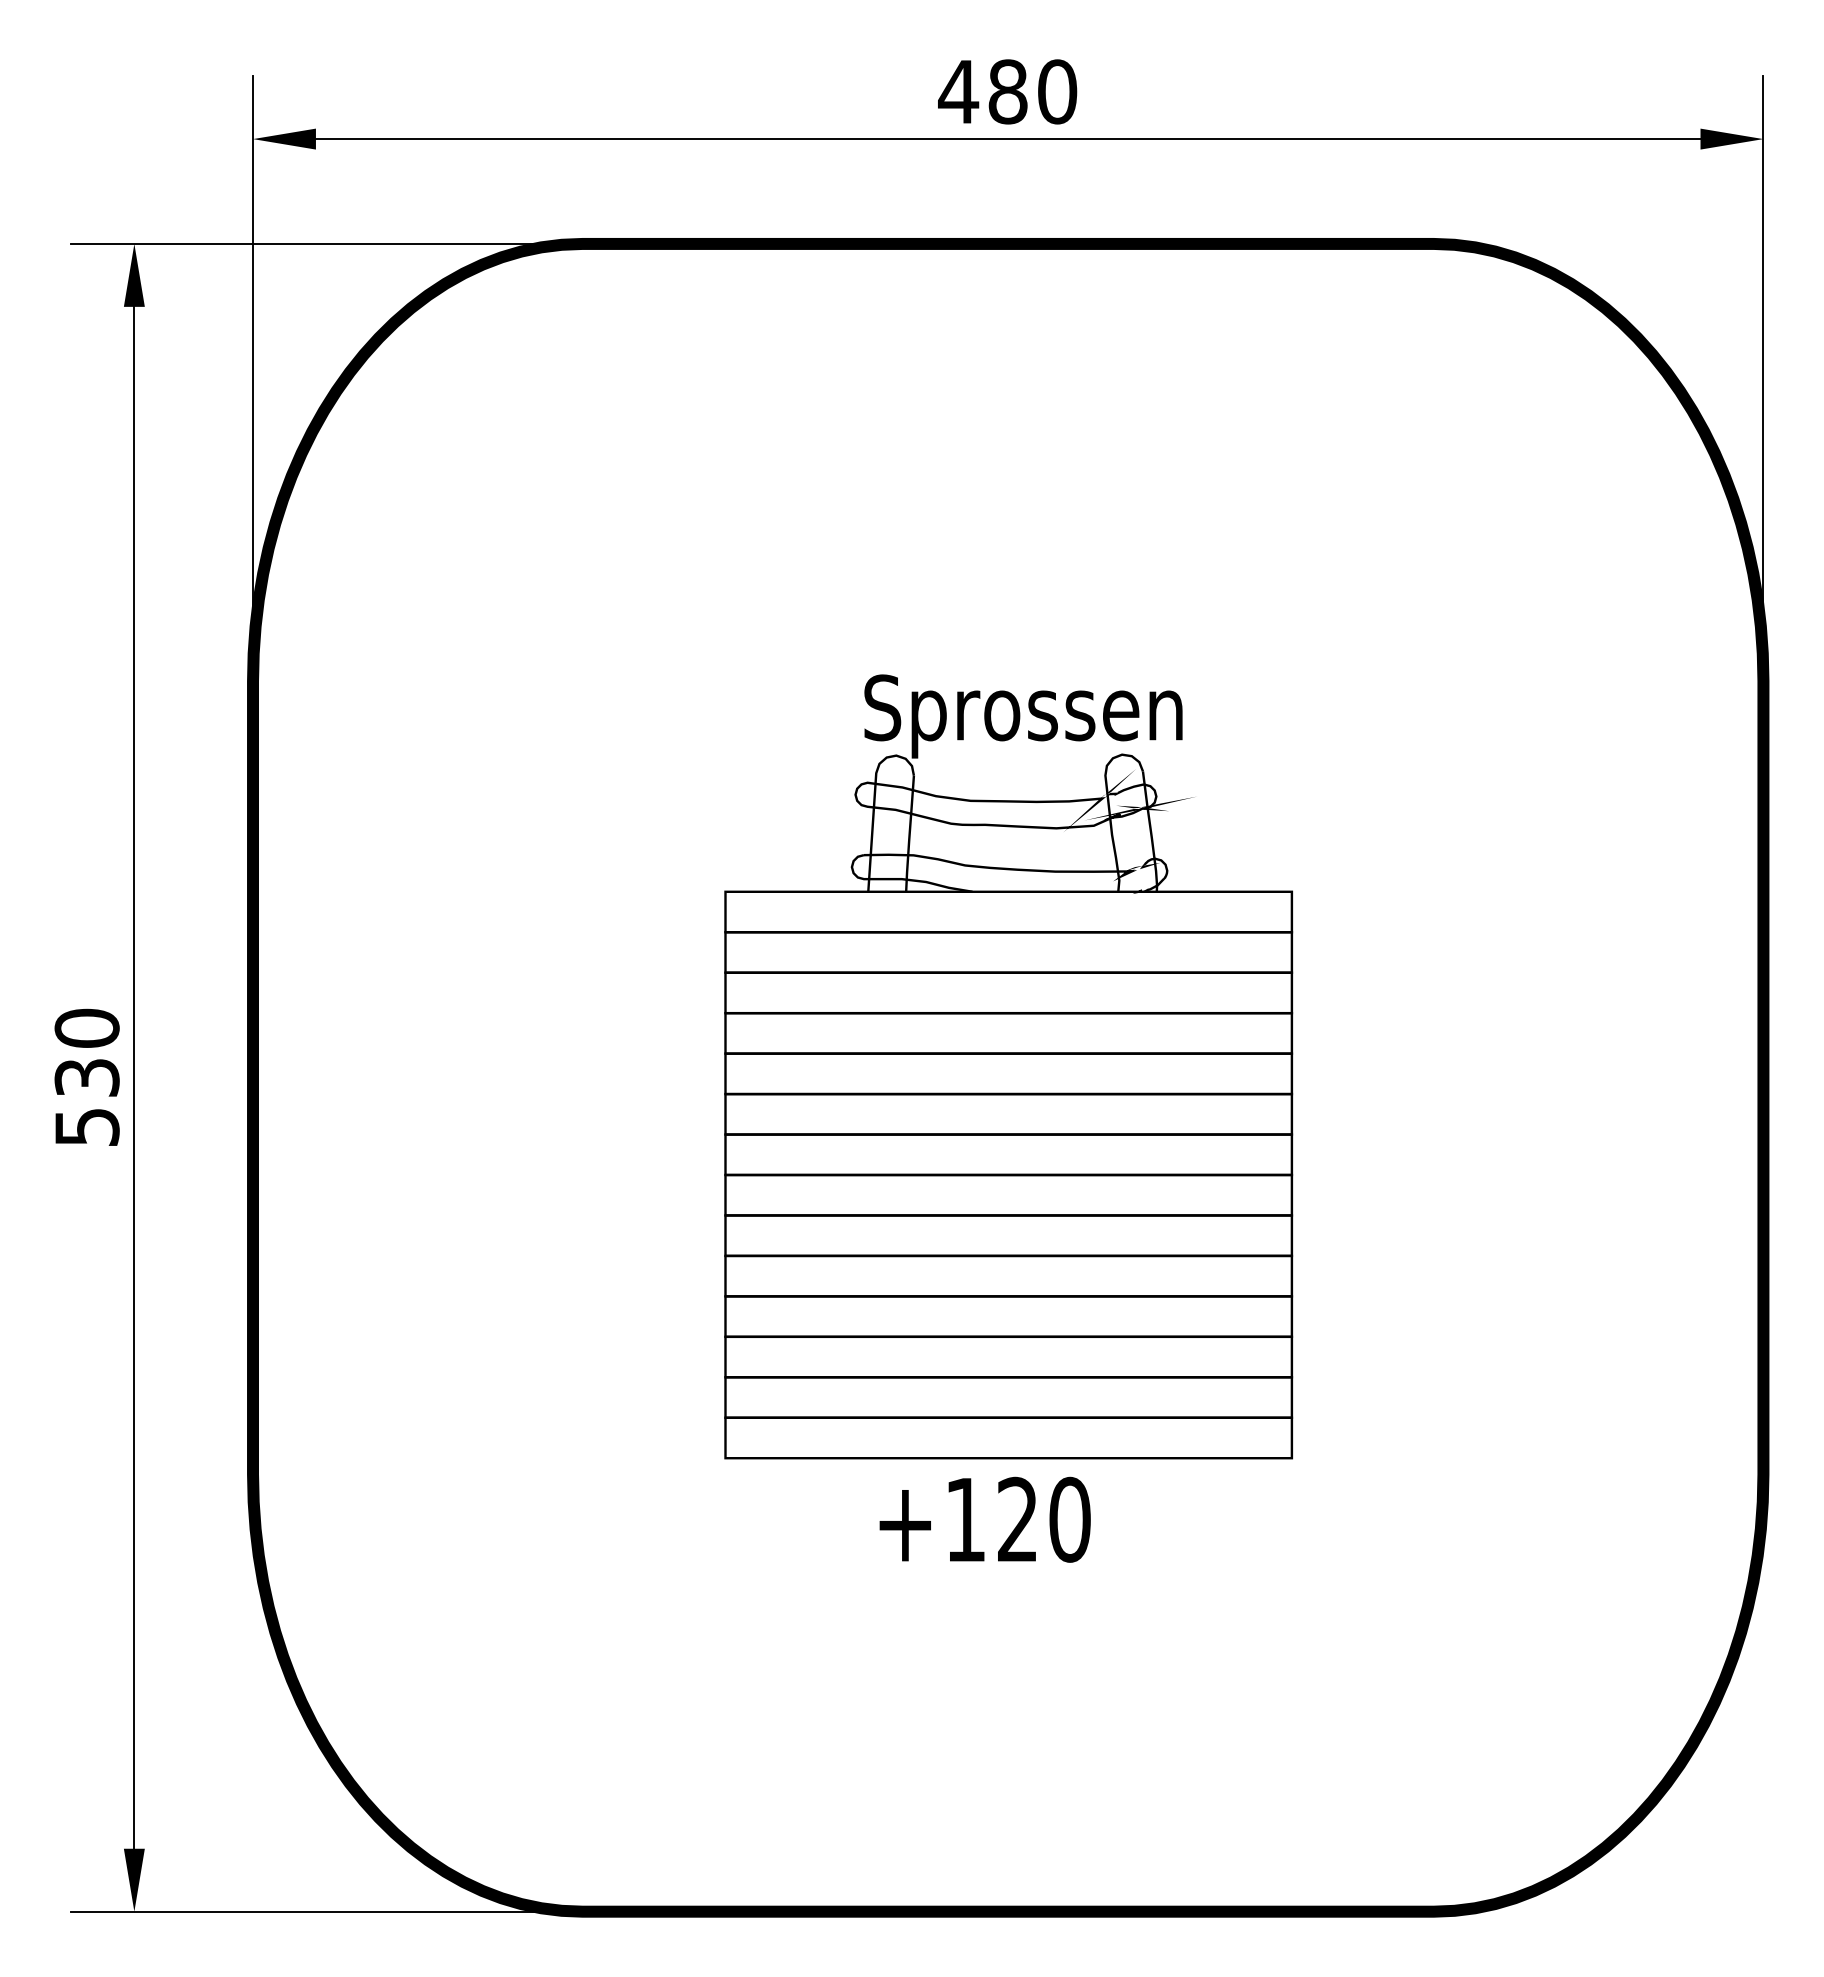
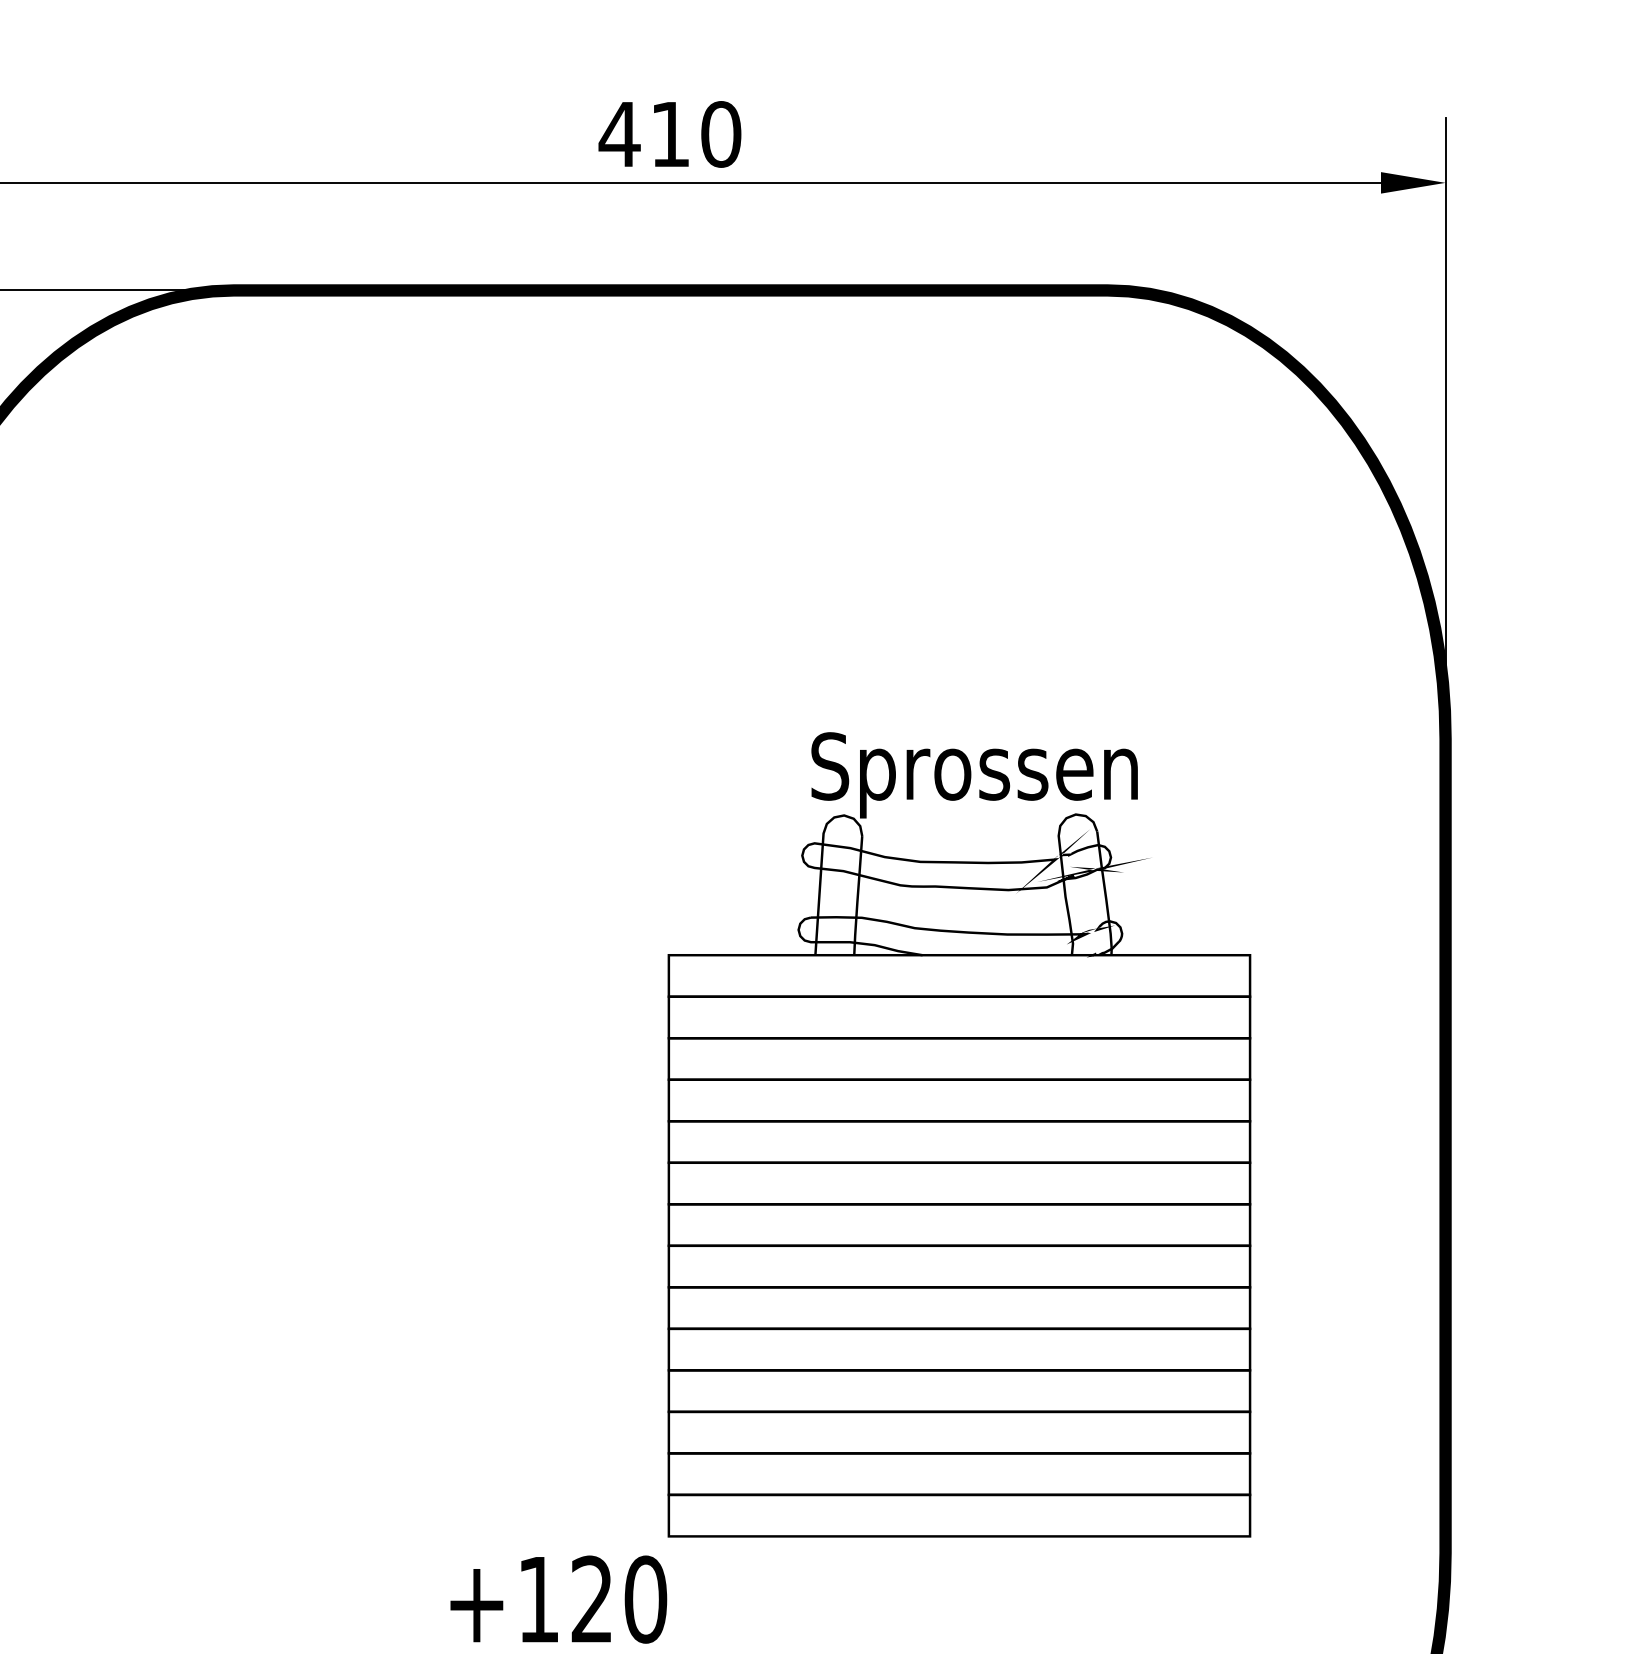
text: (1007, 91) -> (669, 134), 480 -> 410
text: (1008, 1066) -> (959, 1134), moved
text: (984, 1519) -> (558, 1599), moved

